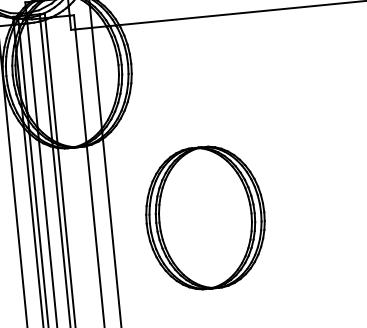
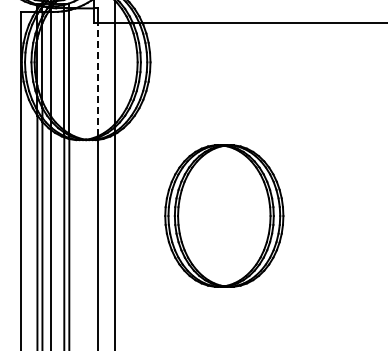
line: (81, 85) -> (98, 79), solid -> dashed
part: (205, 217) -> (224, 215), moved

